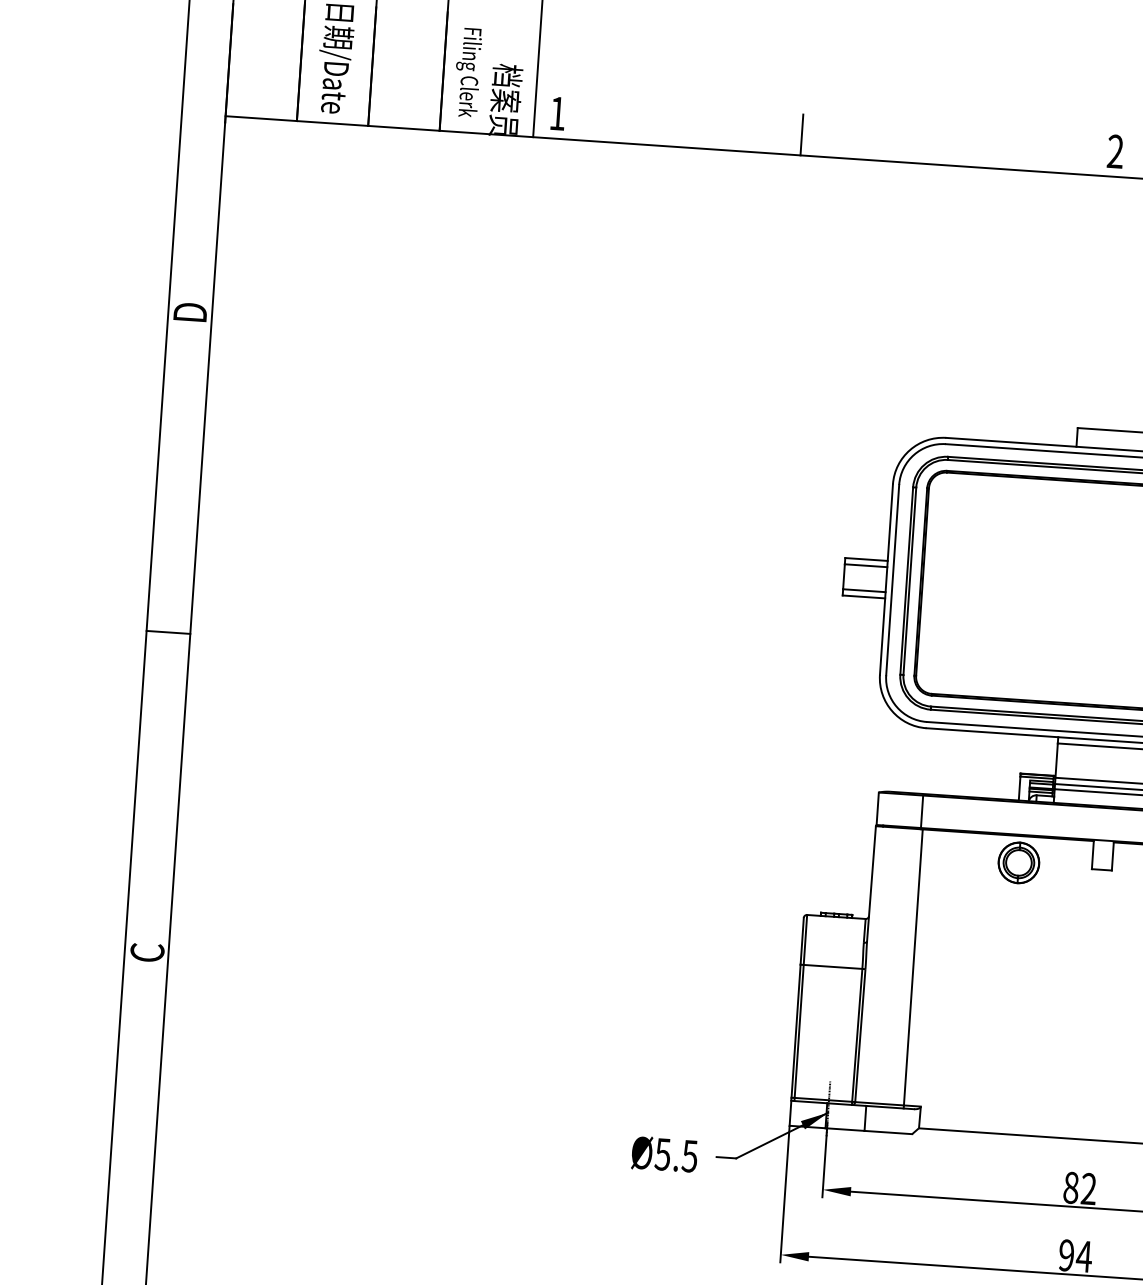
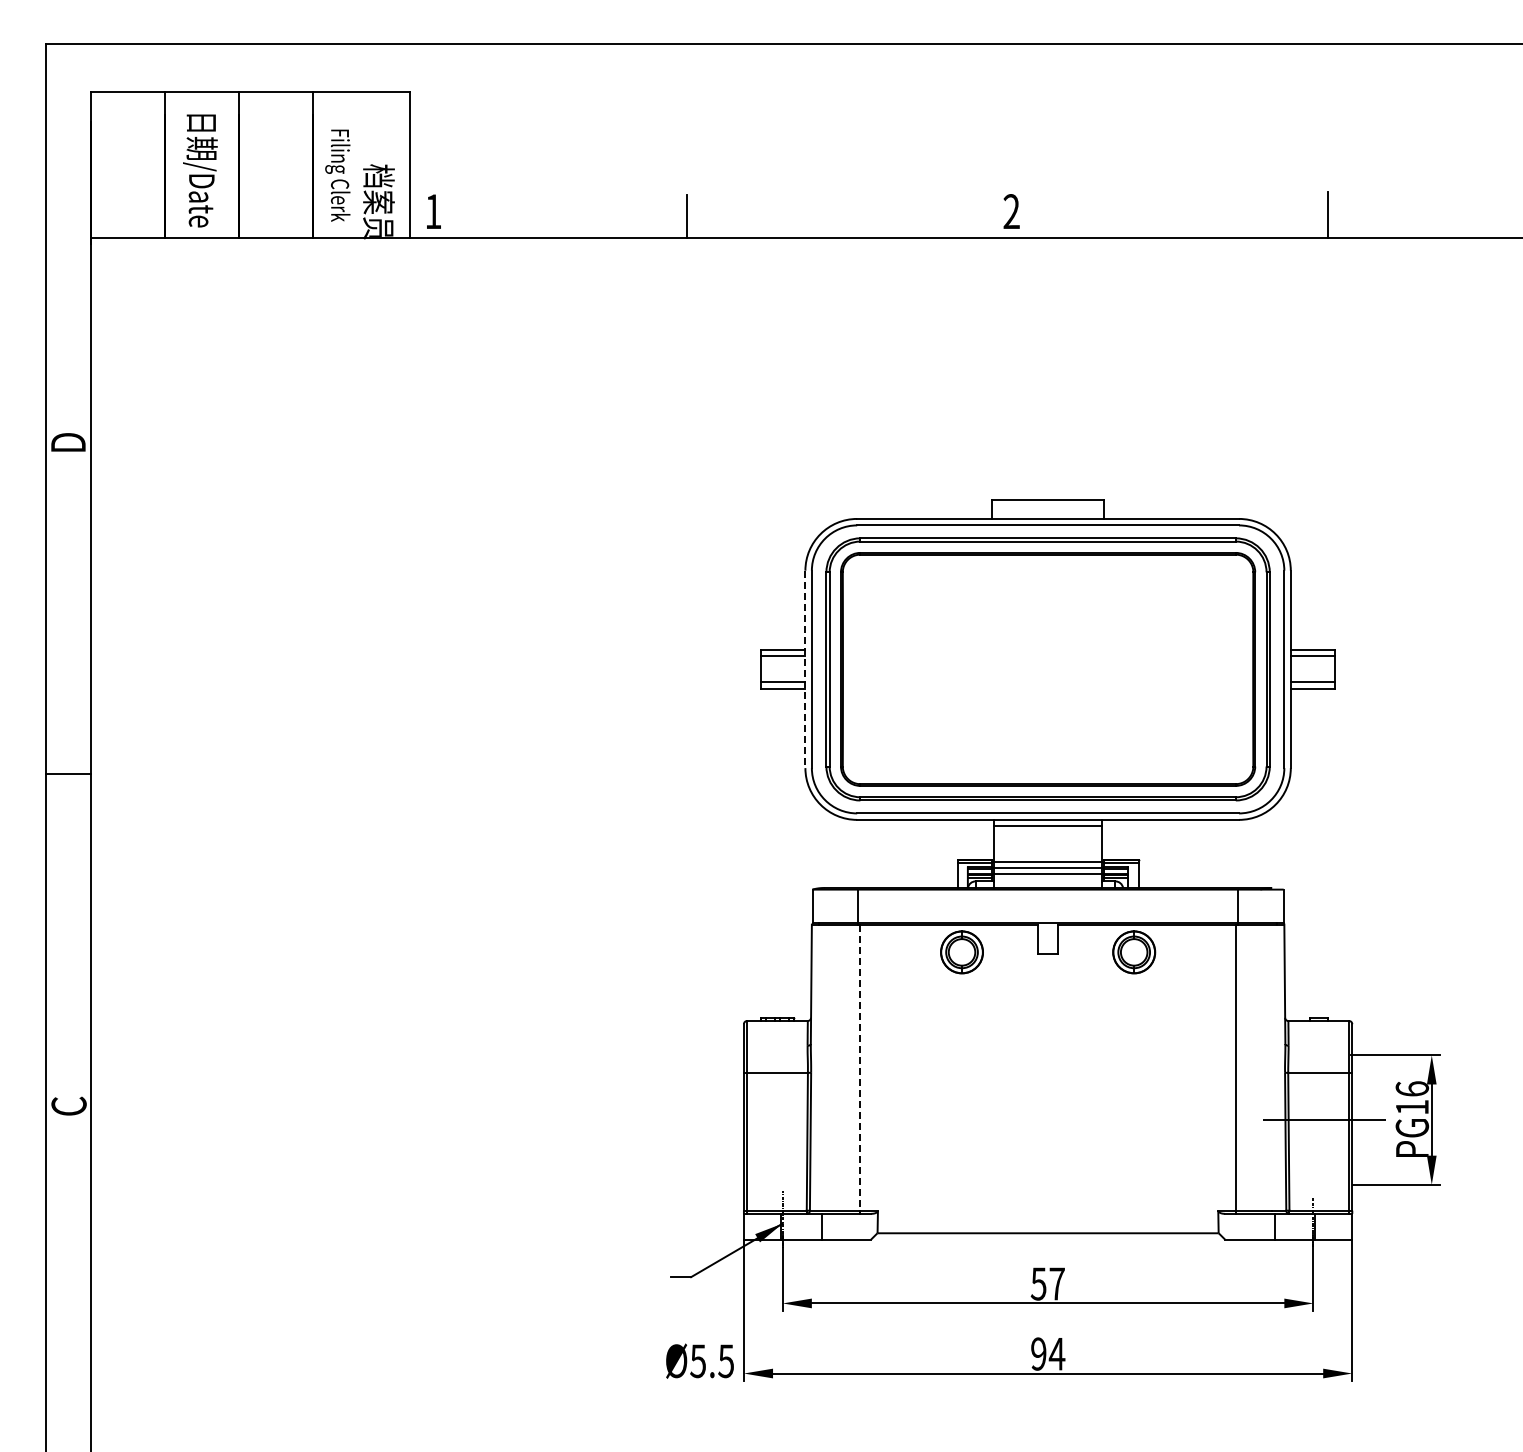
line: (886, 579) -> (805, 669), solid -> dashed
line: (913, 968) -> (860, 1068), solid -> dashed
text: (664, 1153) -> (699, 1360), moved
text: (1079, 1187) -> (1047, 1283), 82 -> 57

